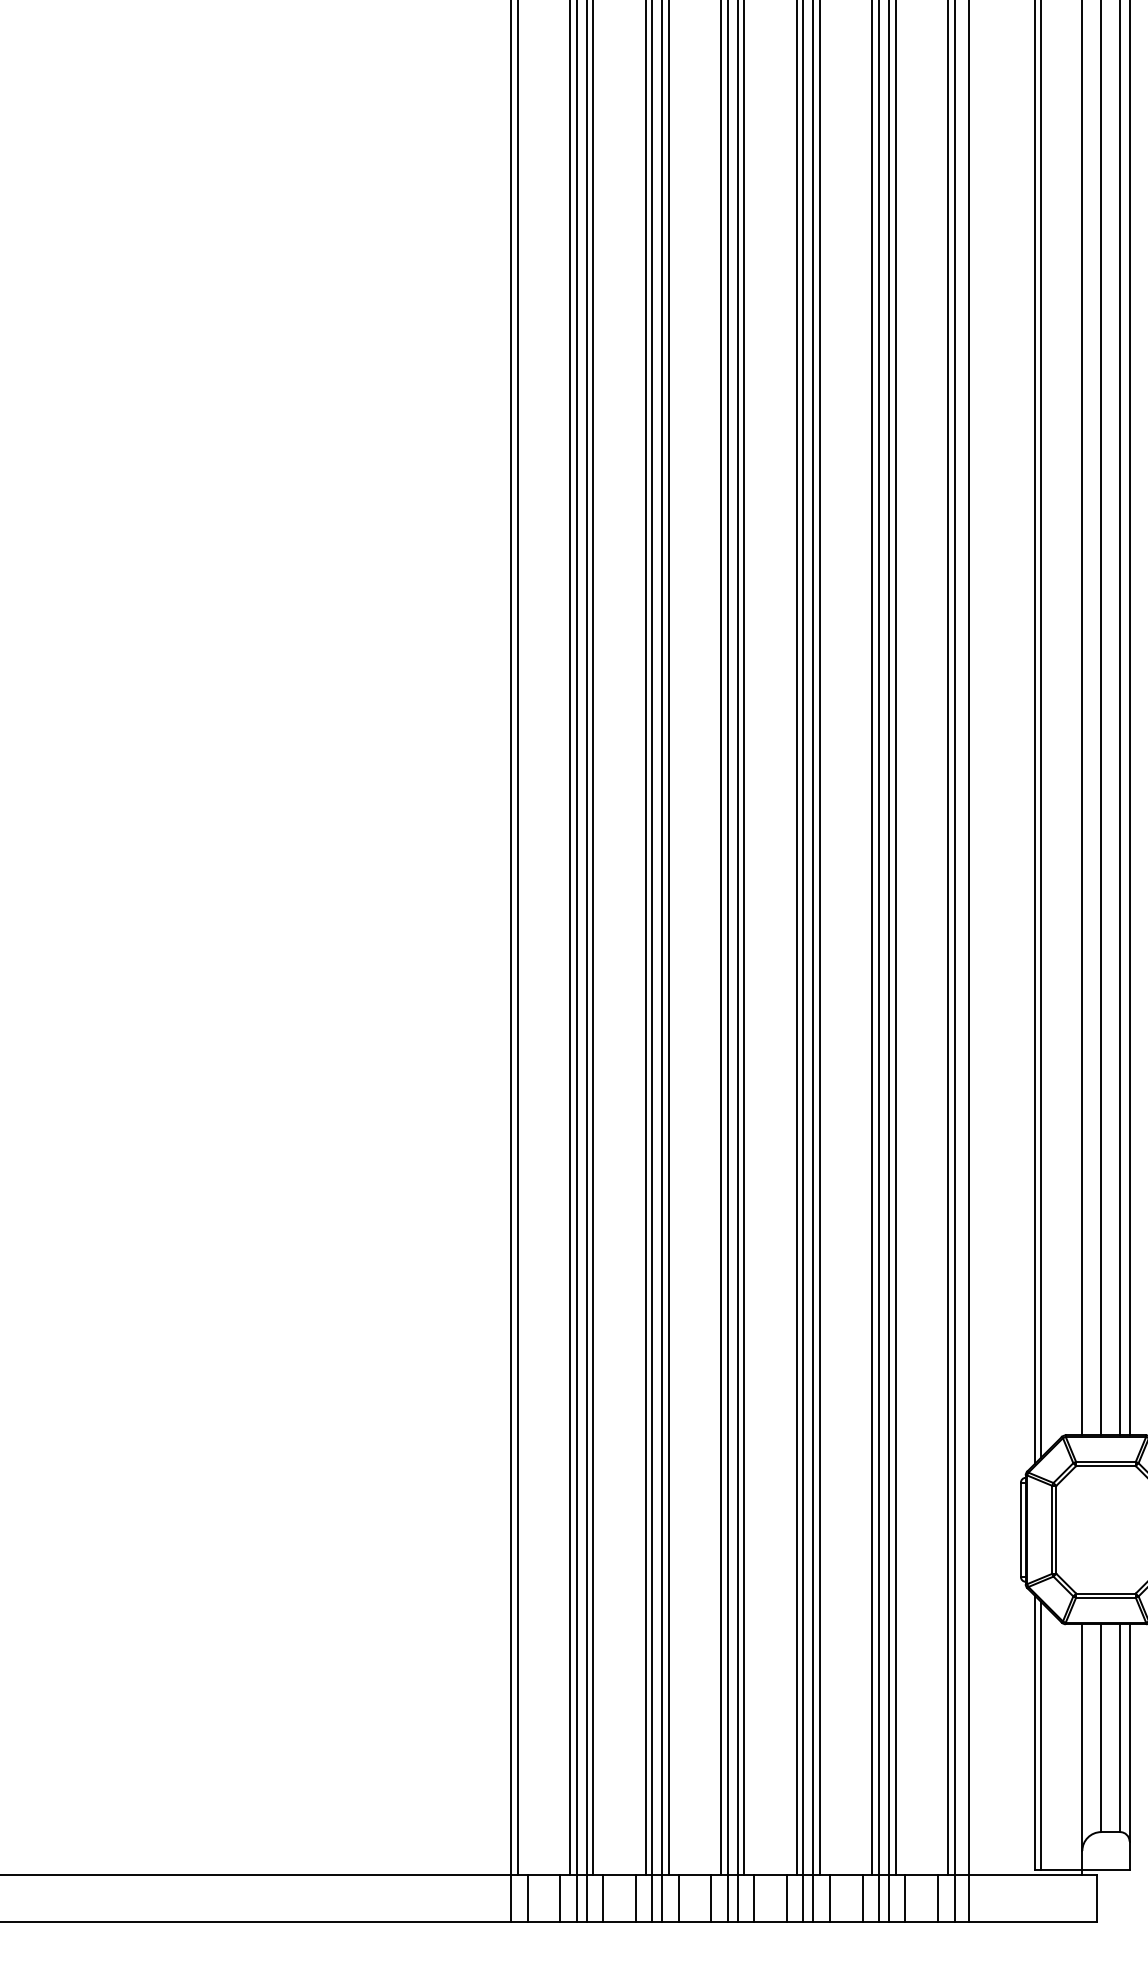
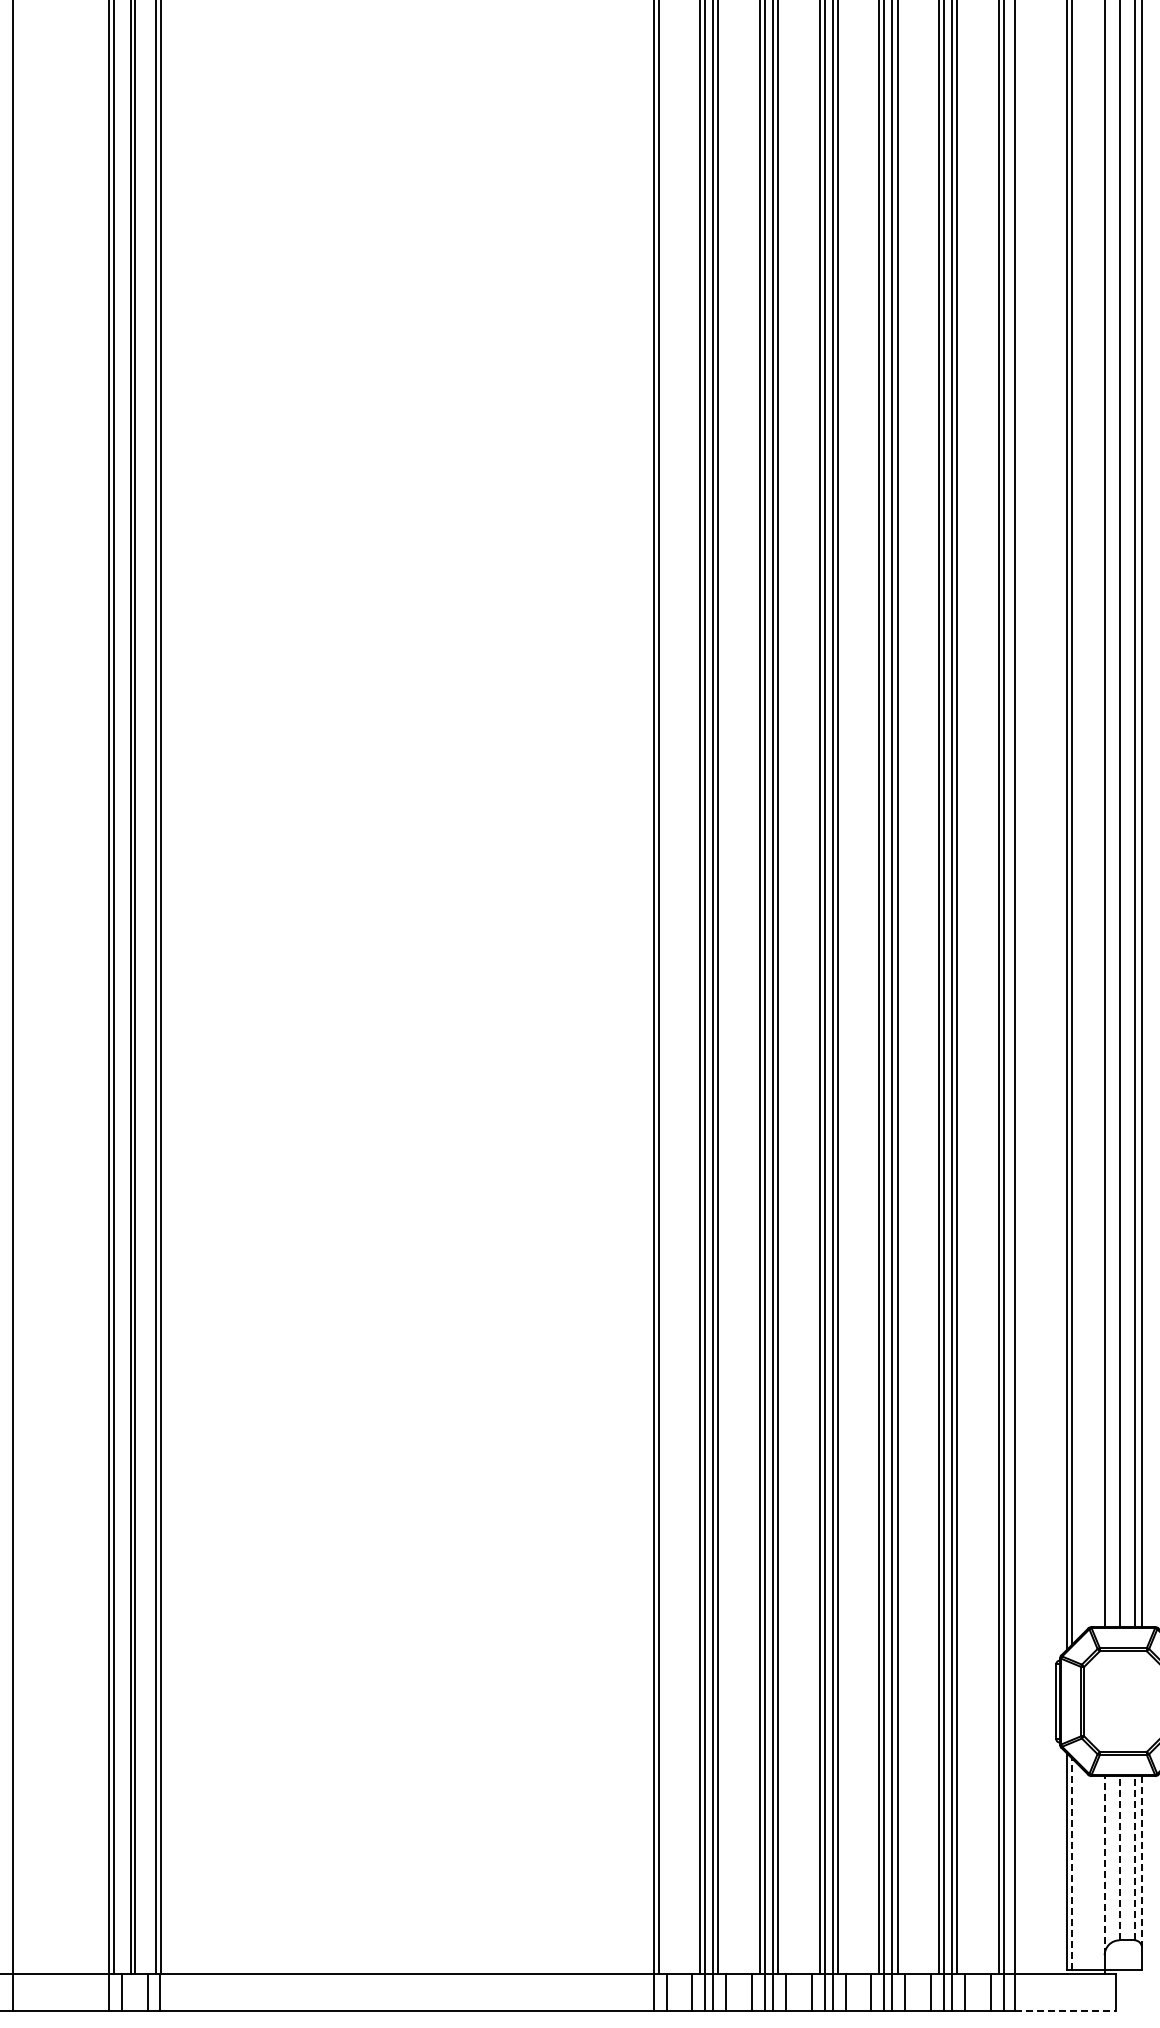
line: (1101, 1727) -> (1119, 1857), solid -> dashed
line: (1120, 1727) -> (1134, 1857), solid -> dashed
line: (1130, 1732) -> (1142, 1861), solid -> dashed
line: (1040, 1736) -> (1071, 1864), solid -> dashed
line: (1082, 1737) -> (1104, 1865), solid -> dashed
line: (1033, 1922) -> (1066, 2011), solid -> dashed

